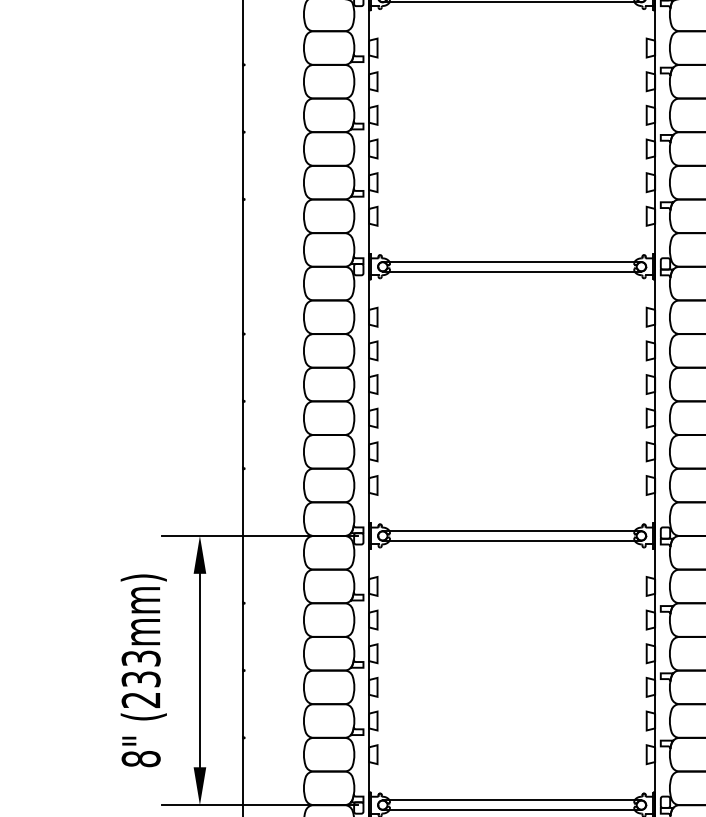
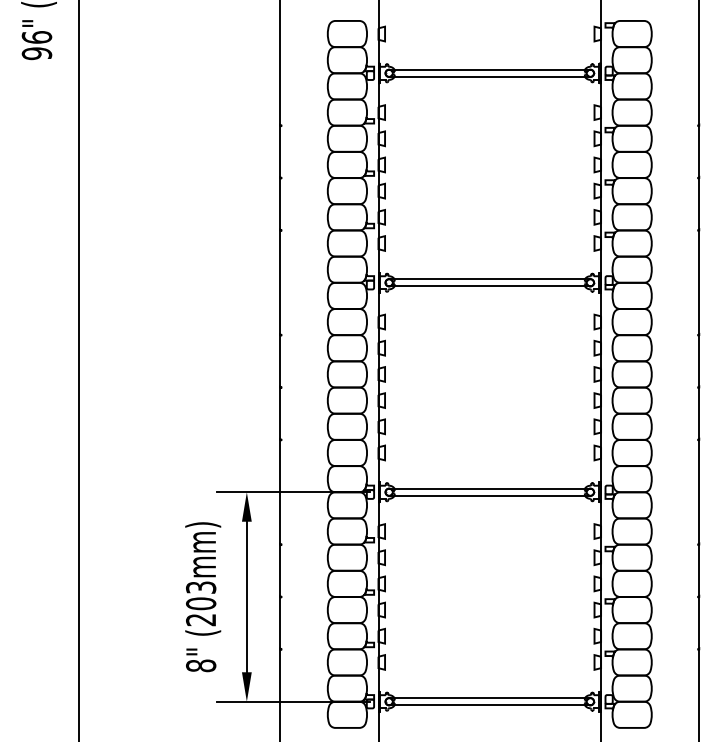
text: (141, 678) -> (201, 603), (233mm) -> (203mm)

